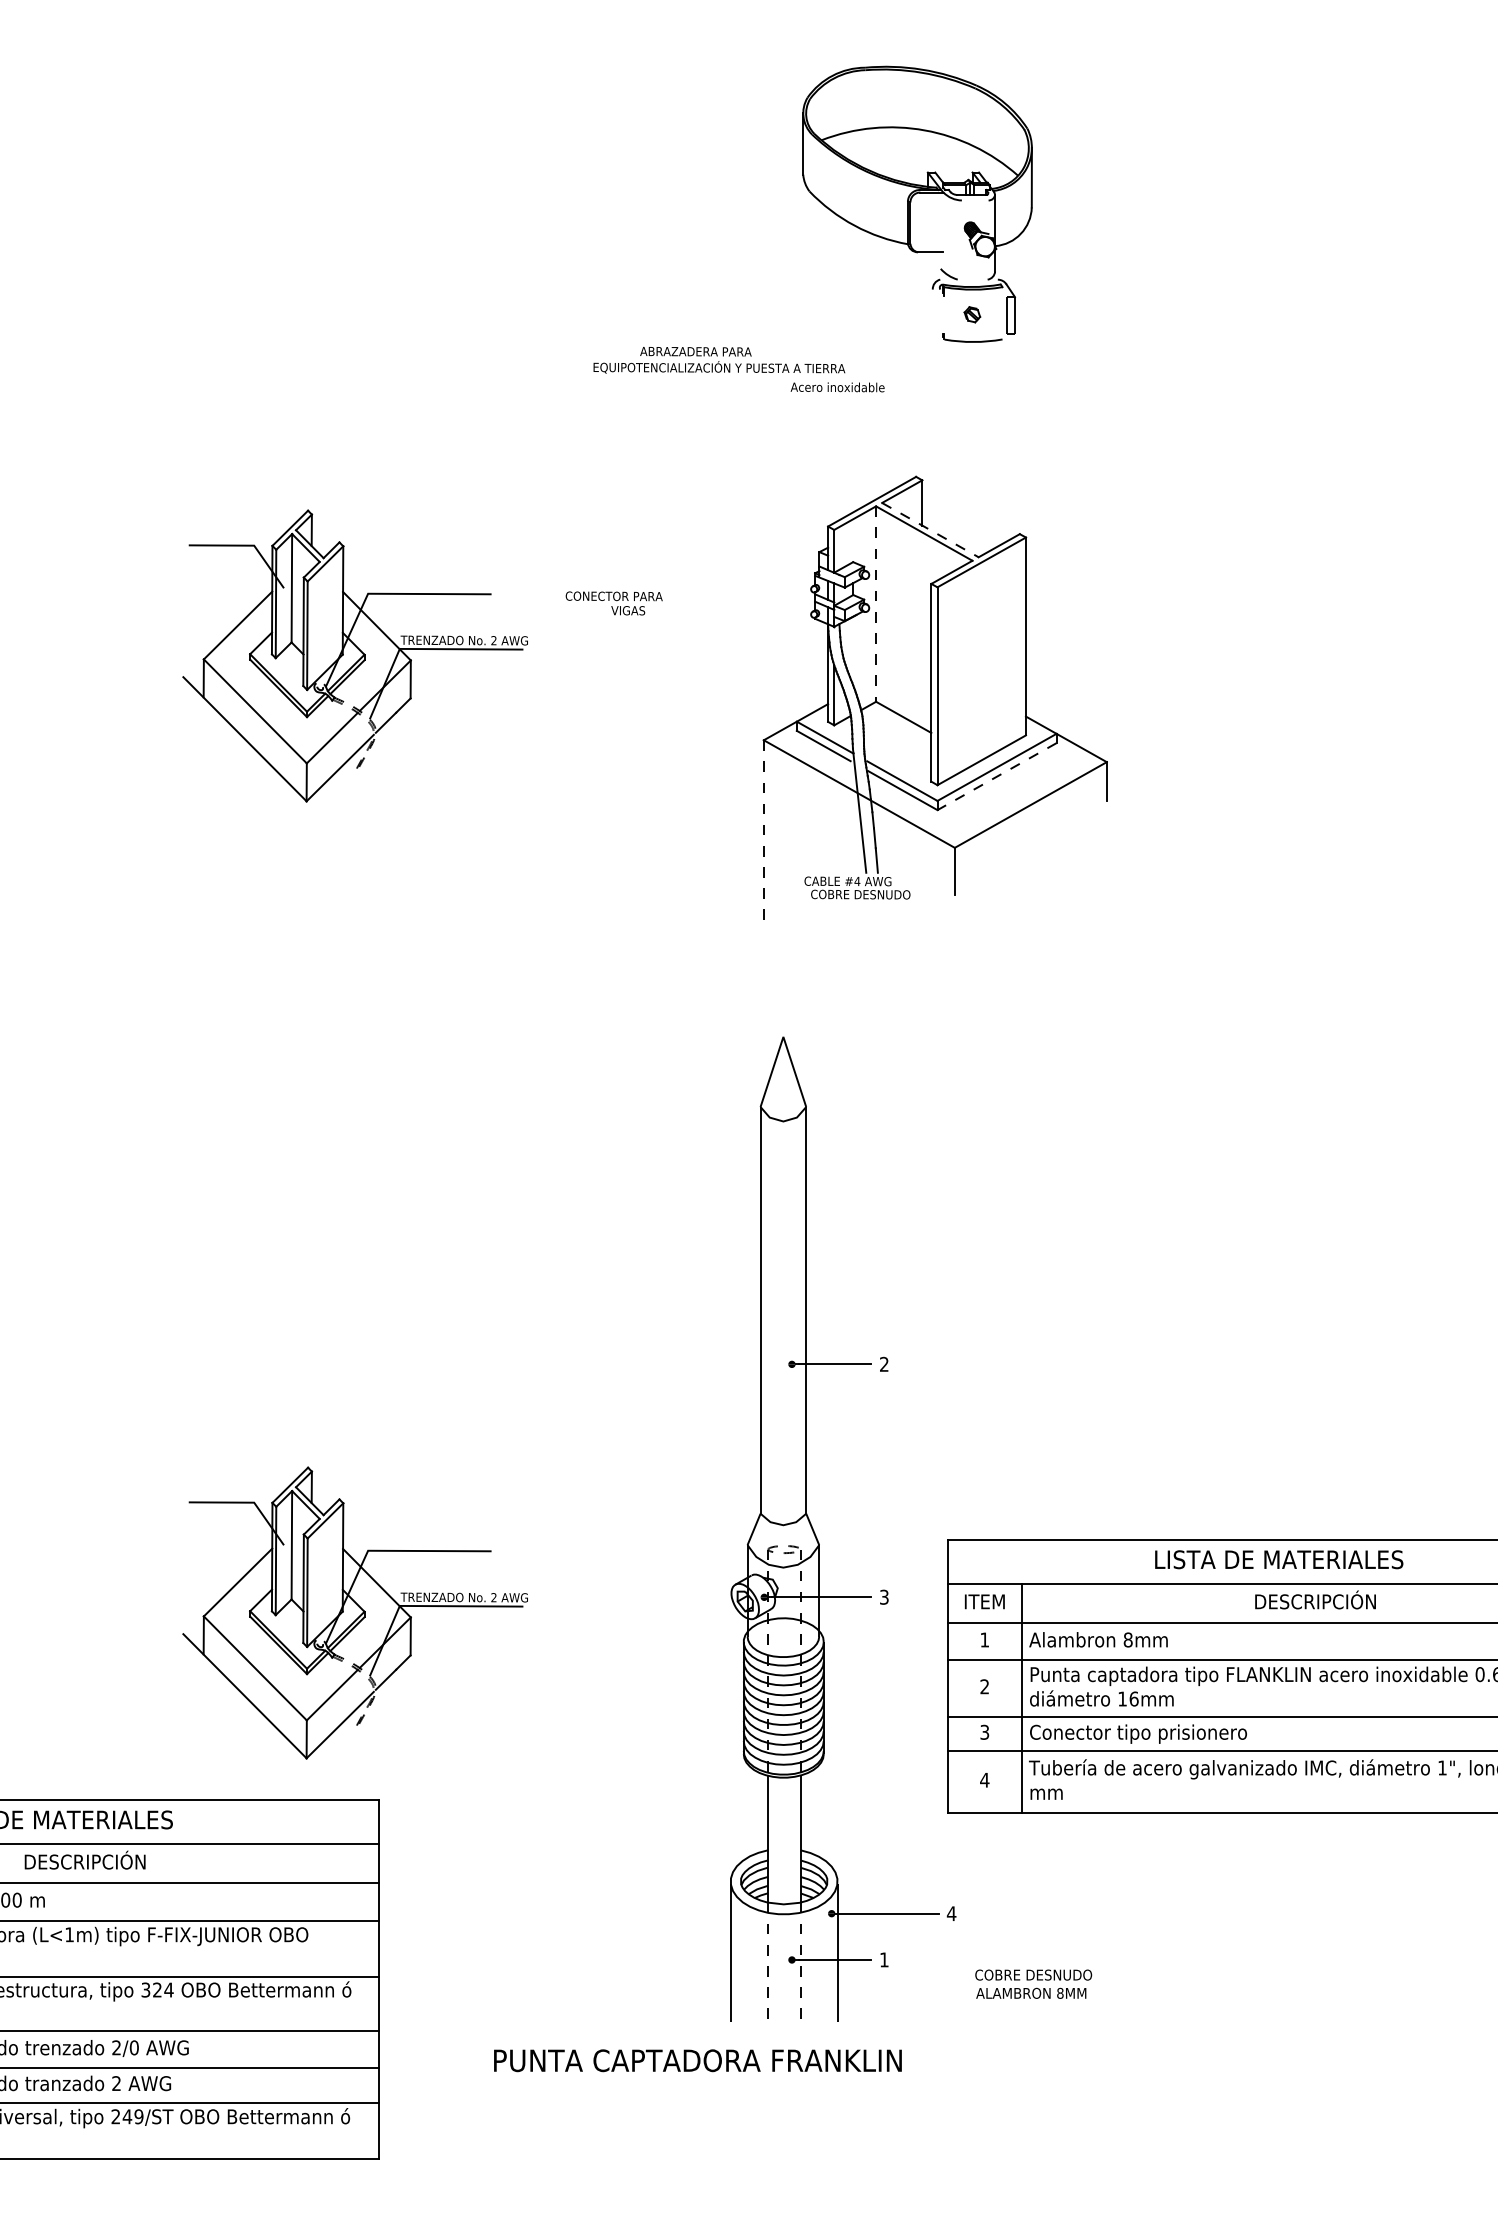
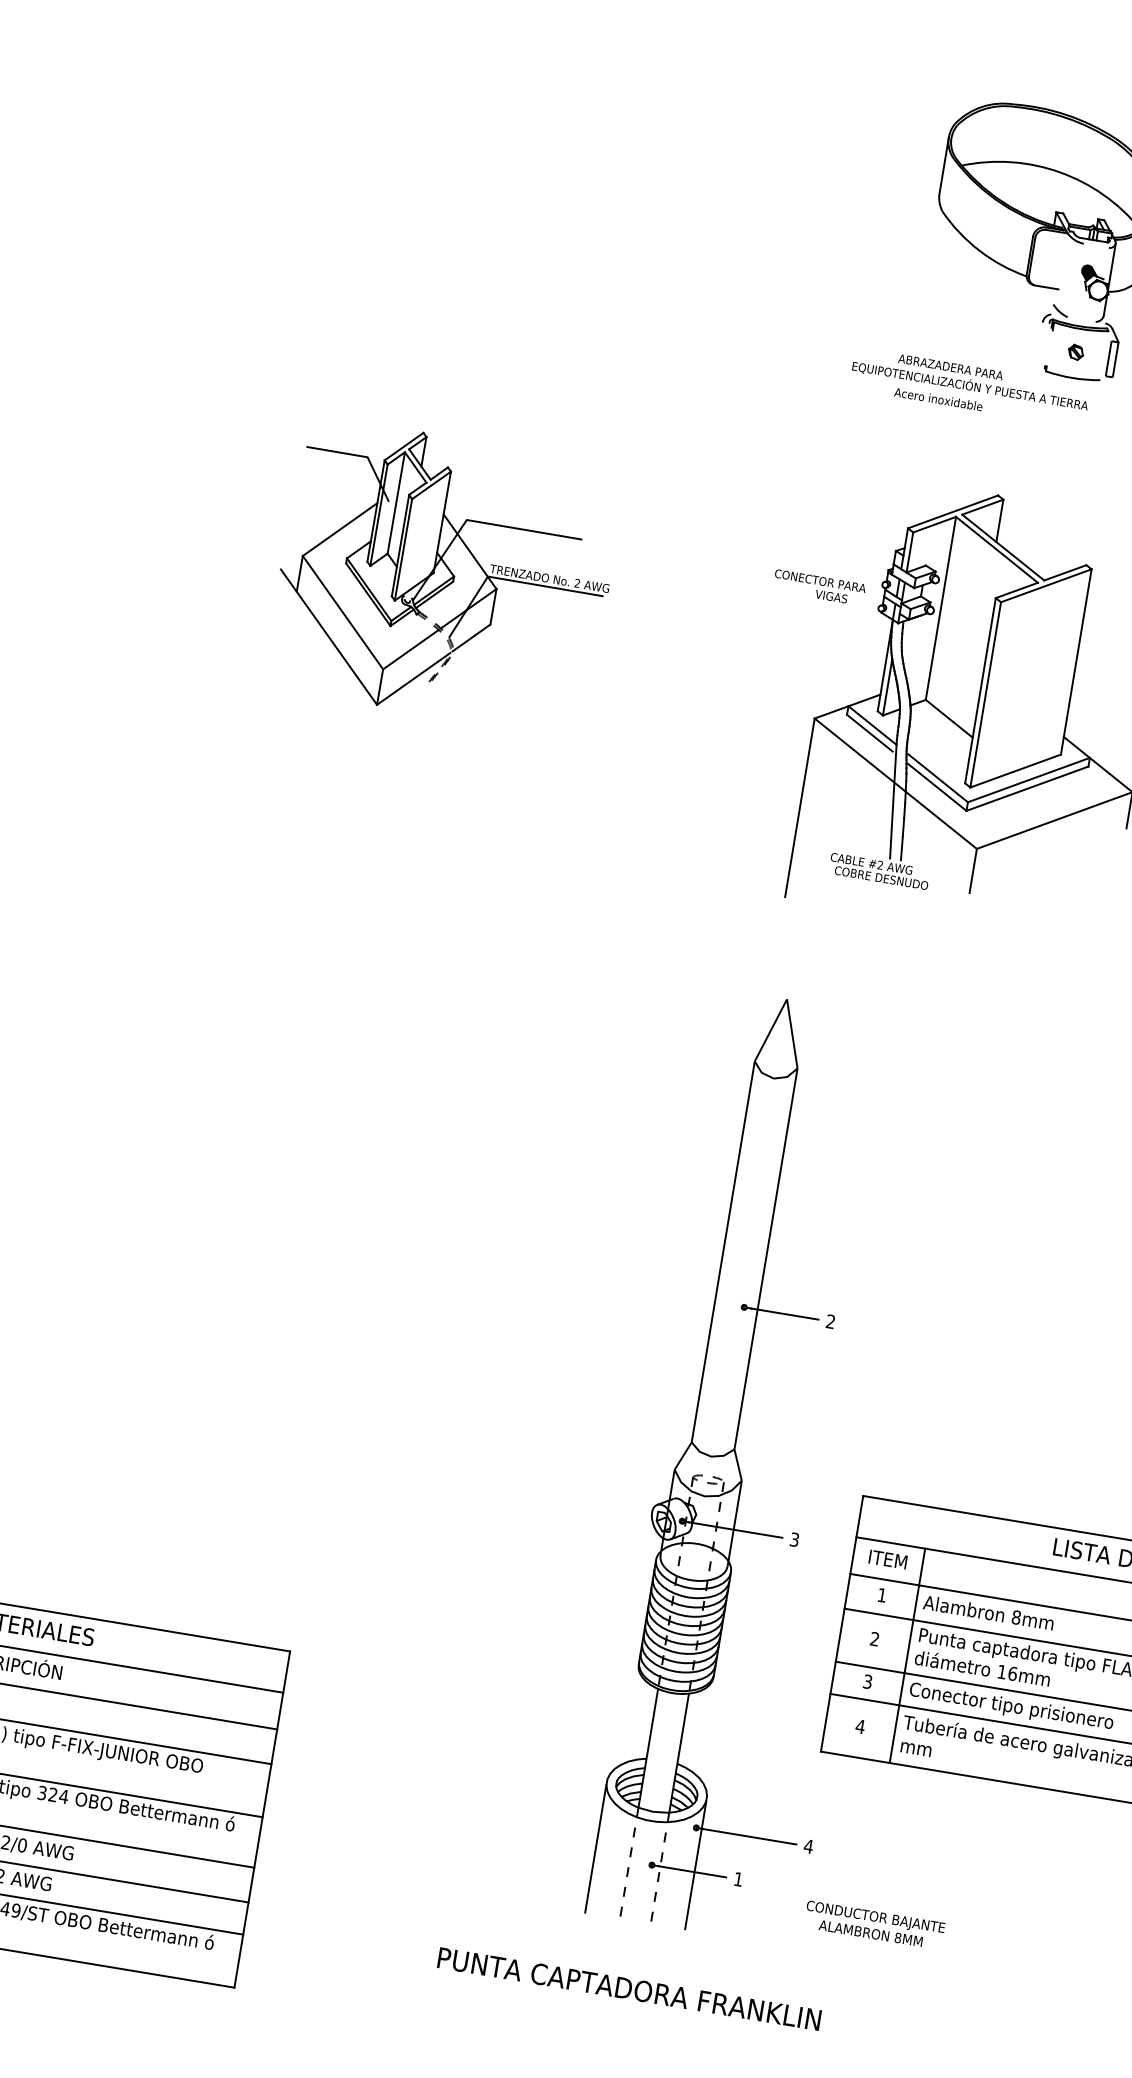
text: (719, 360) -> (971, 379), moved
line: (930, 530) -> (1003, 547), dashed -> solid
text: (613, 603) -> (818, 587), moved
line: (876, 604) -> (941, 608), dashed -> solid
line: (996, 776) -> (1026, 788), dashed -> solid
line: (763, 836) -> (799, 808), dashed -> solid
text: (857, 880) -> (880, 864), #4 -> #2
part: (354, 1612) -> (296, 1471), removed
text: (1033, 1976) -> (875, 1918), COBRE DESNUDO -> CONDUCTOR BAJANTE
text: (697, 2060) -> (629, 1988), moved

